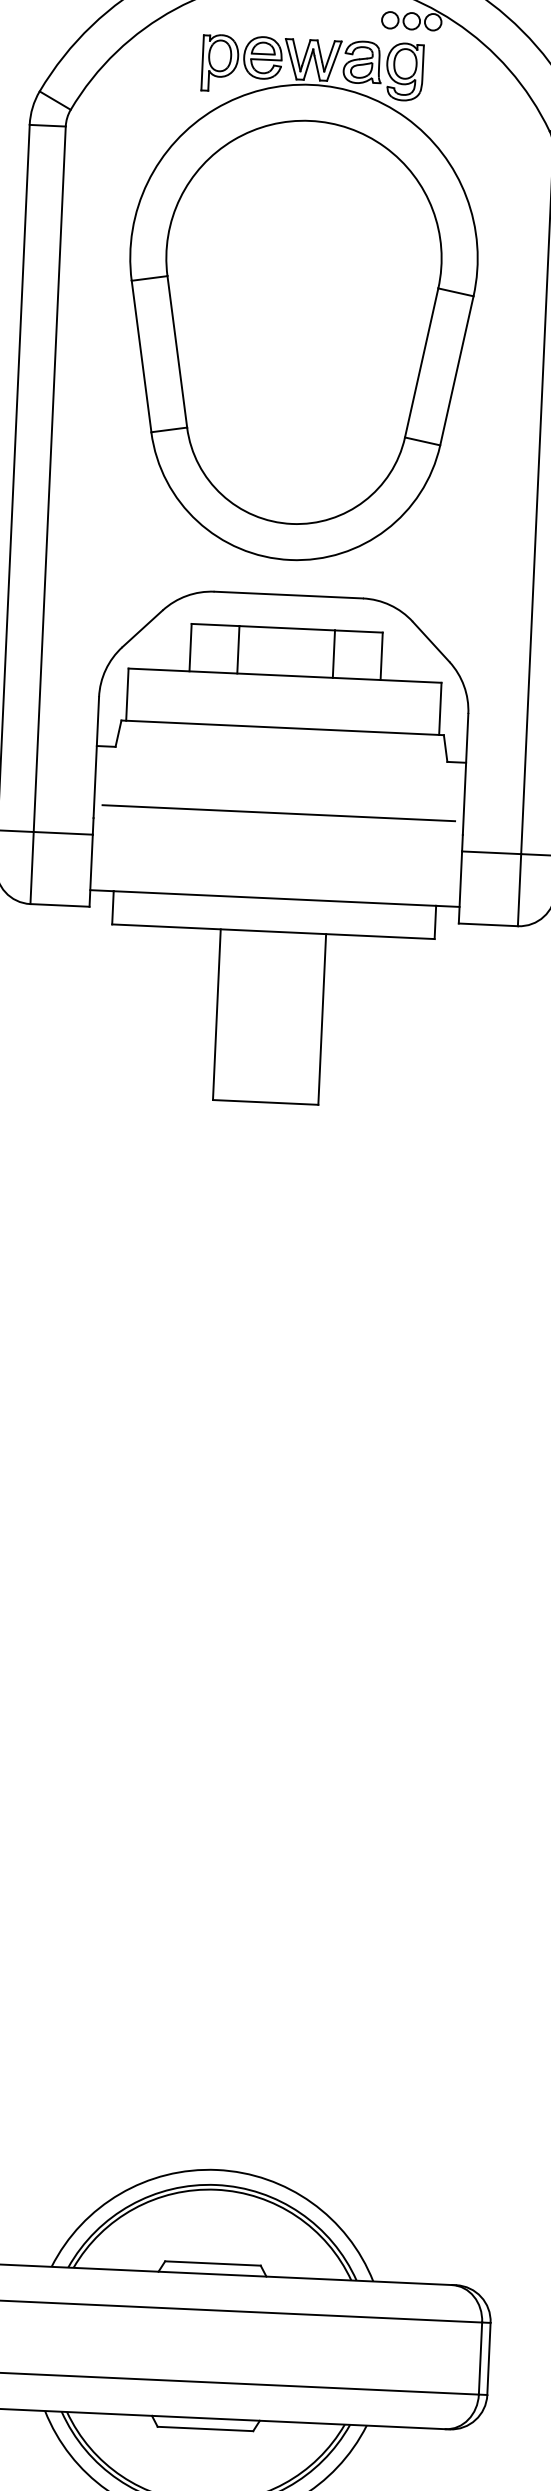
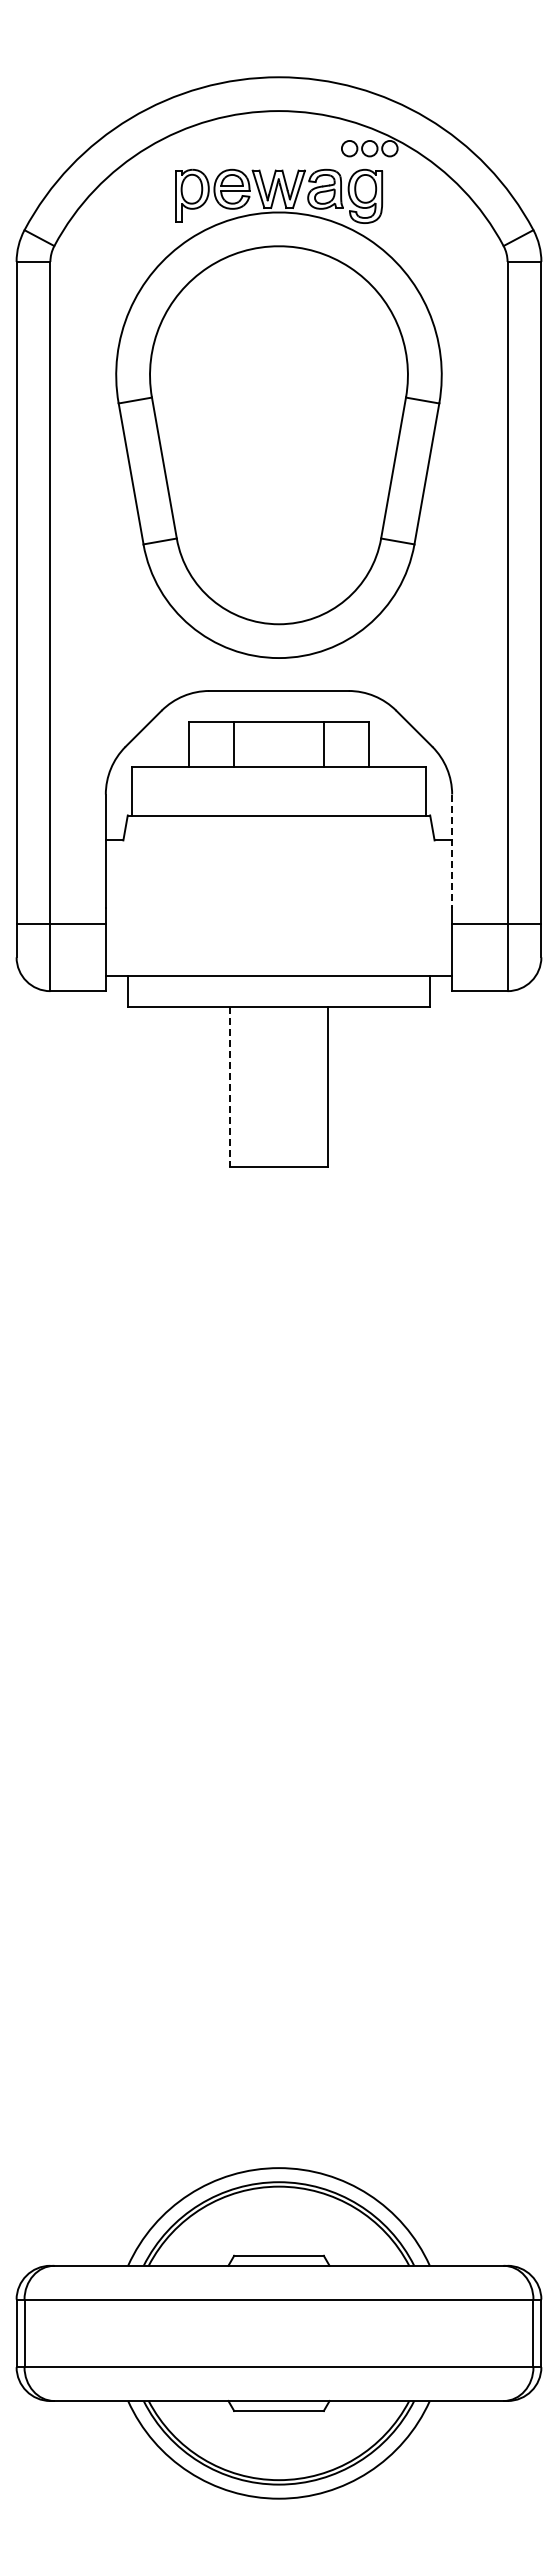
line: (465, 774) -> (452, 851), solid -> dashed
line: (278, 813) -> (278, 895), removed
line: (216, 1015) -> (229, 1087), solid -> dashed

